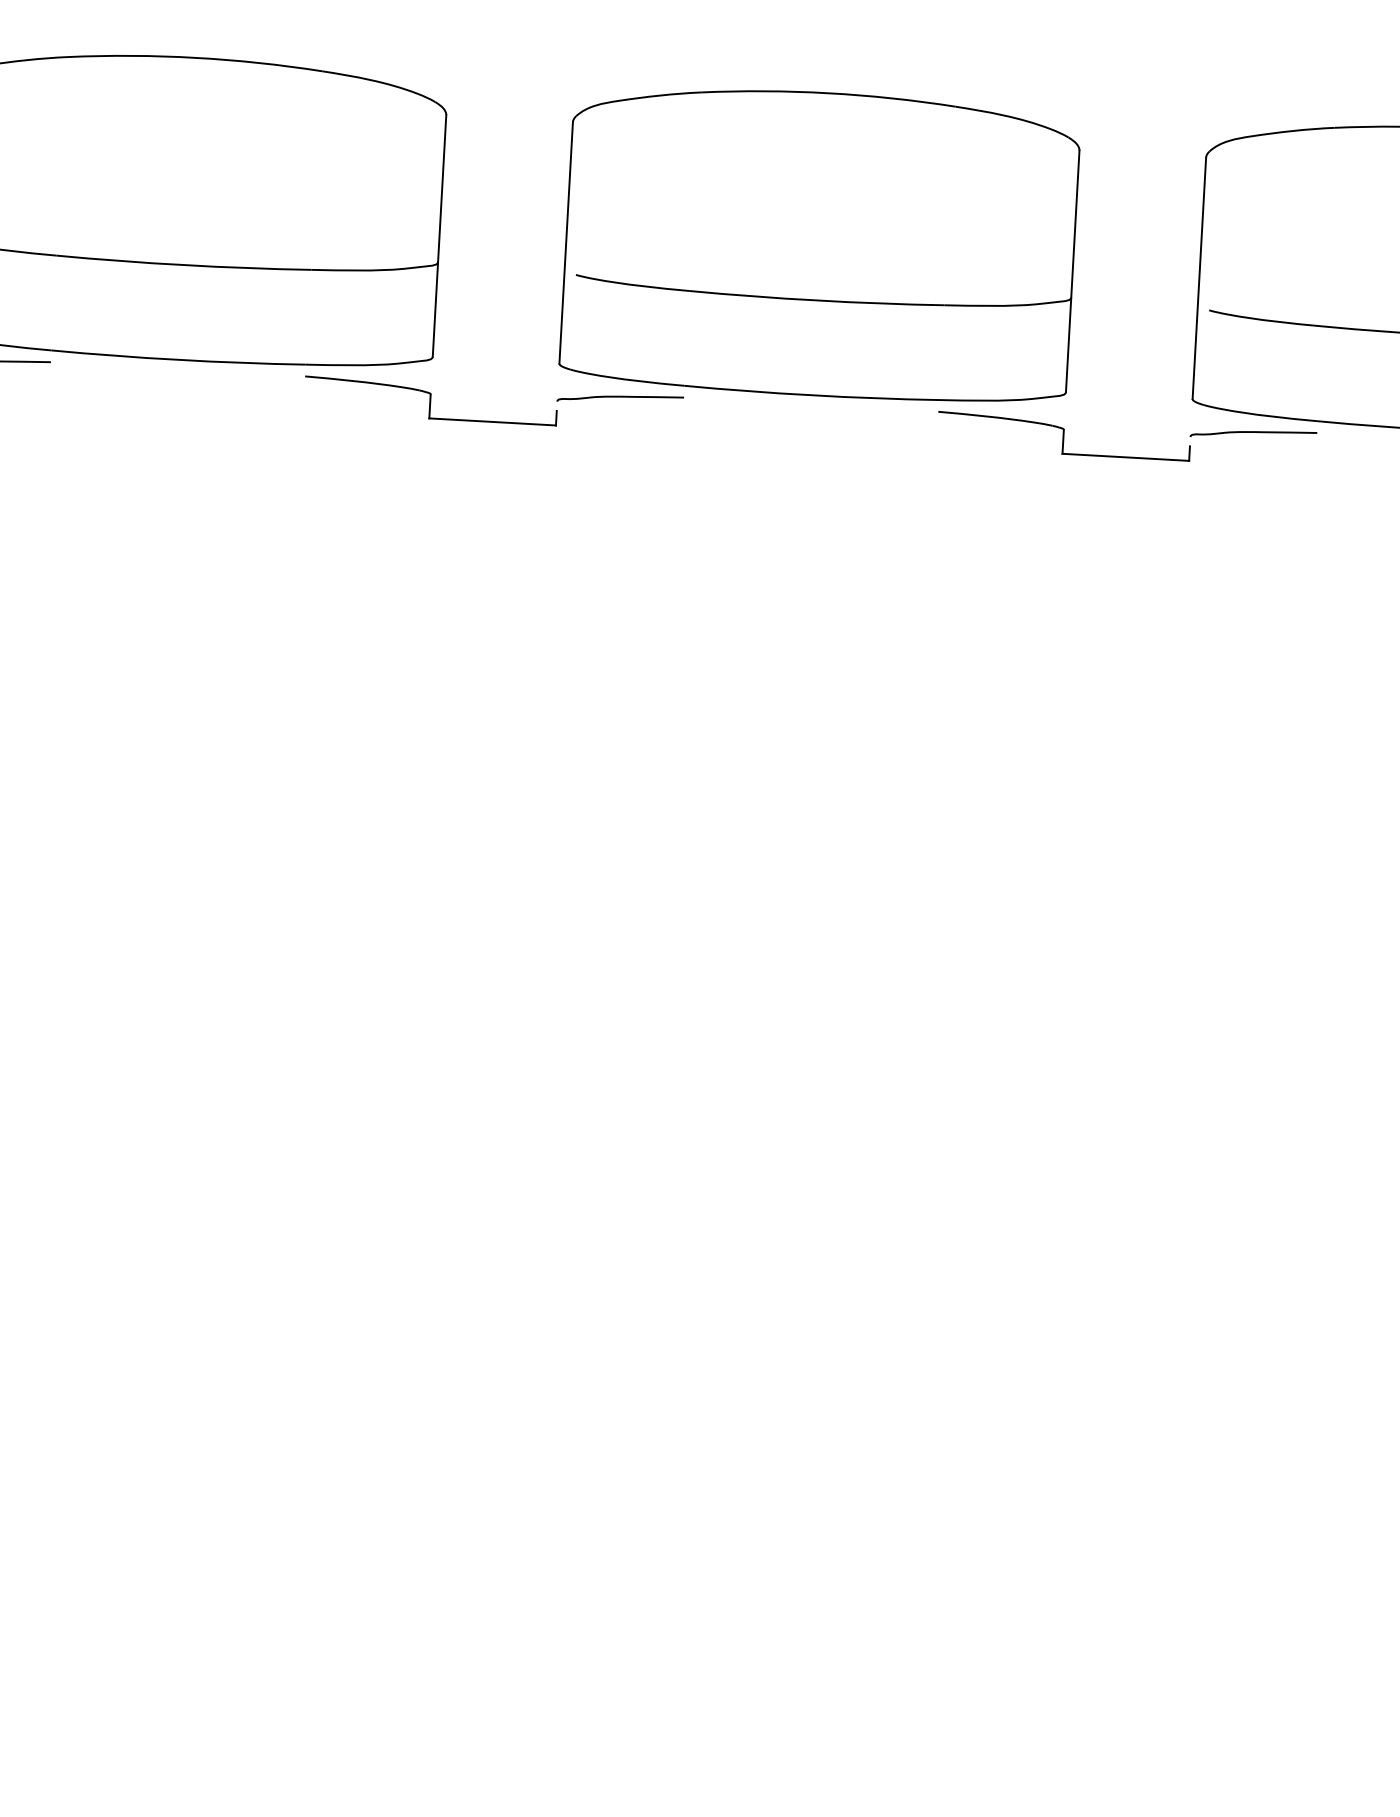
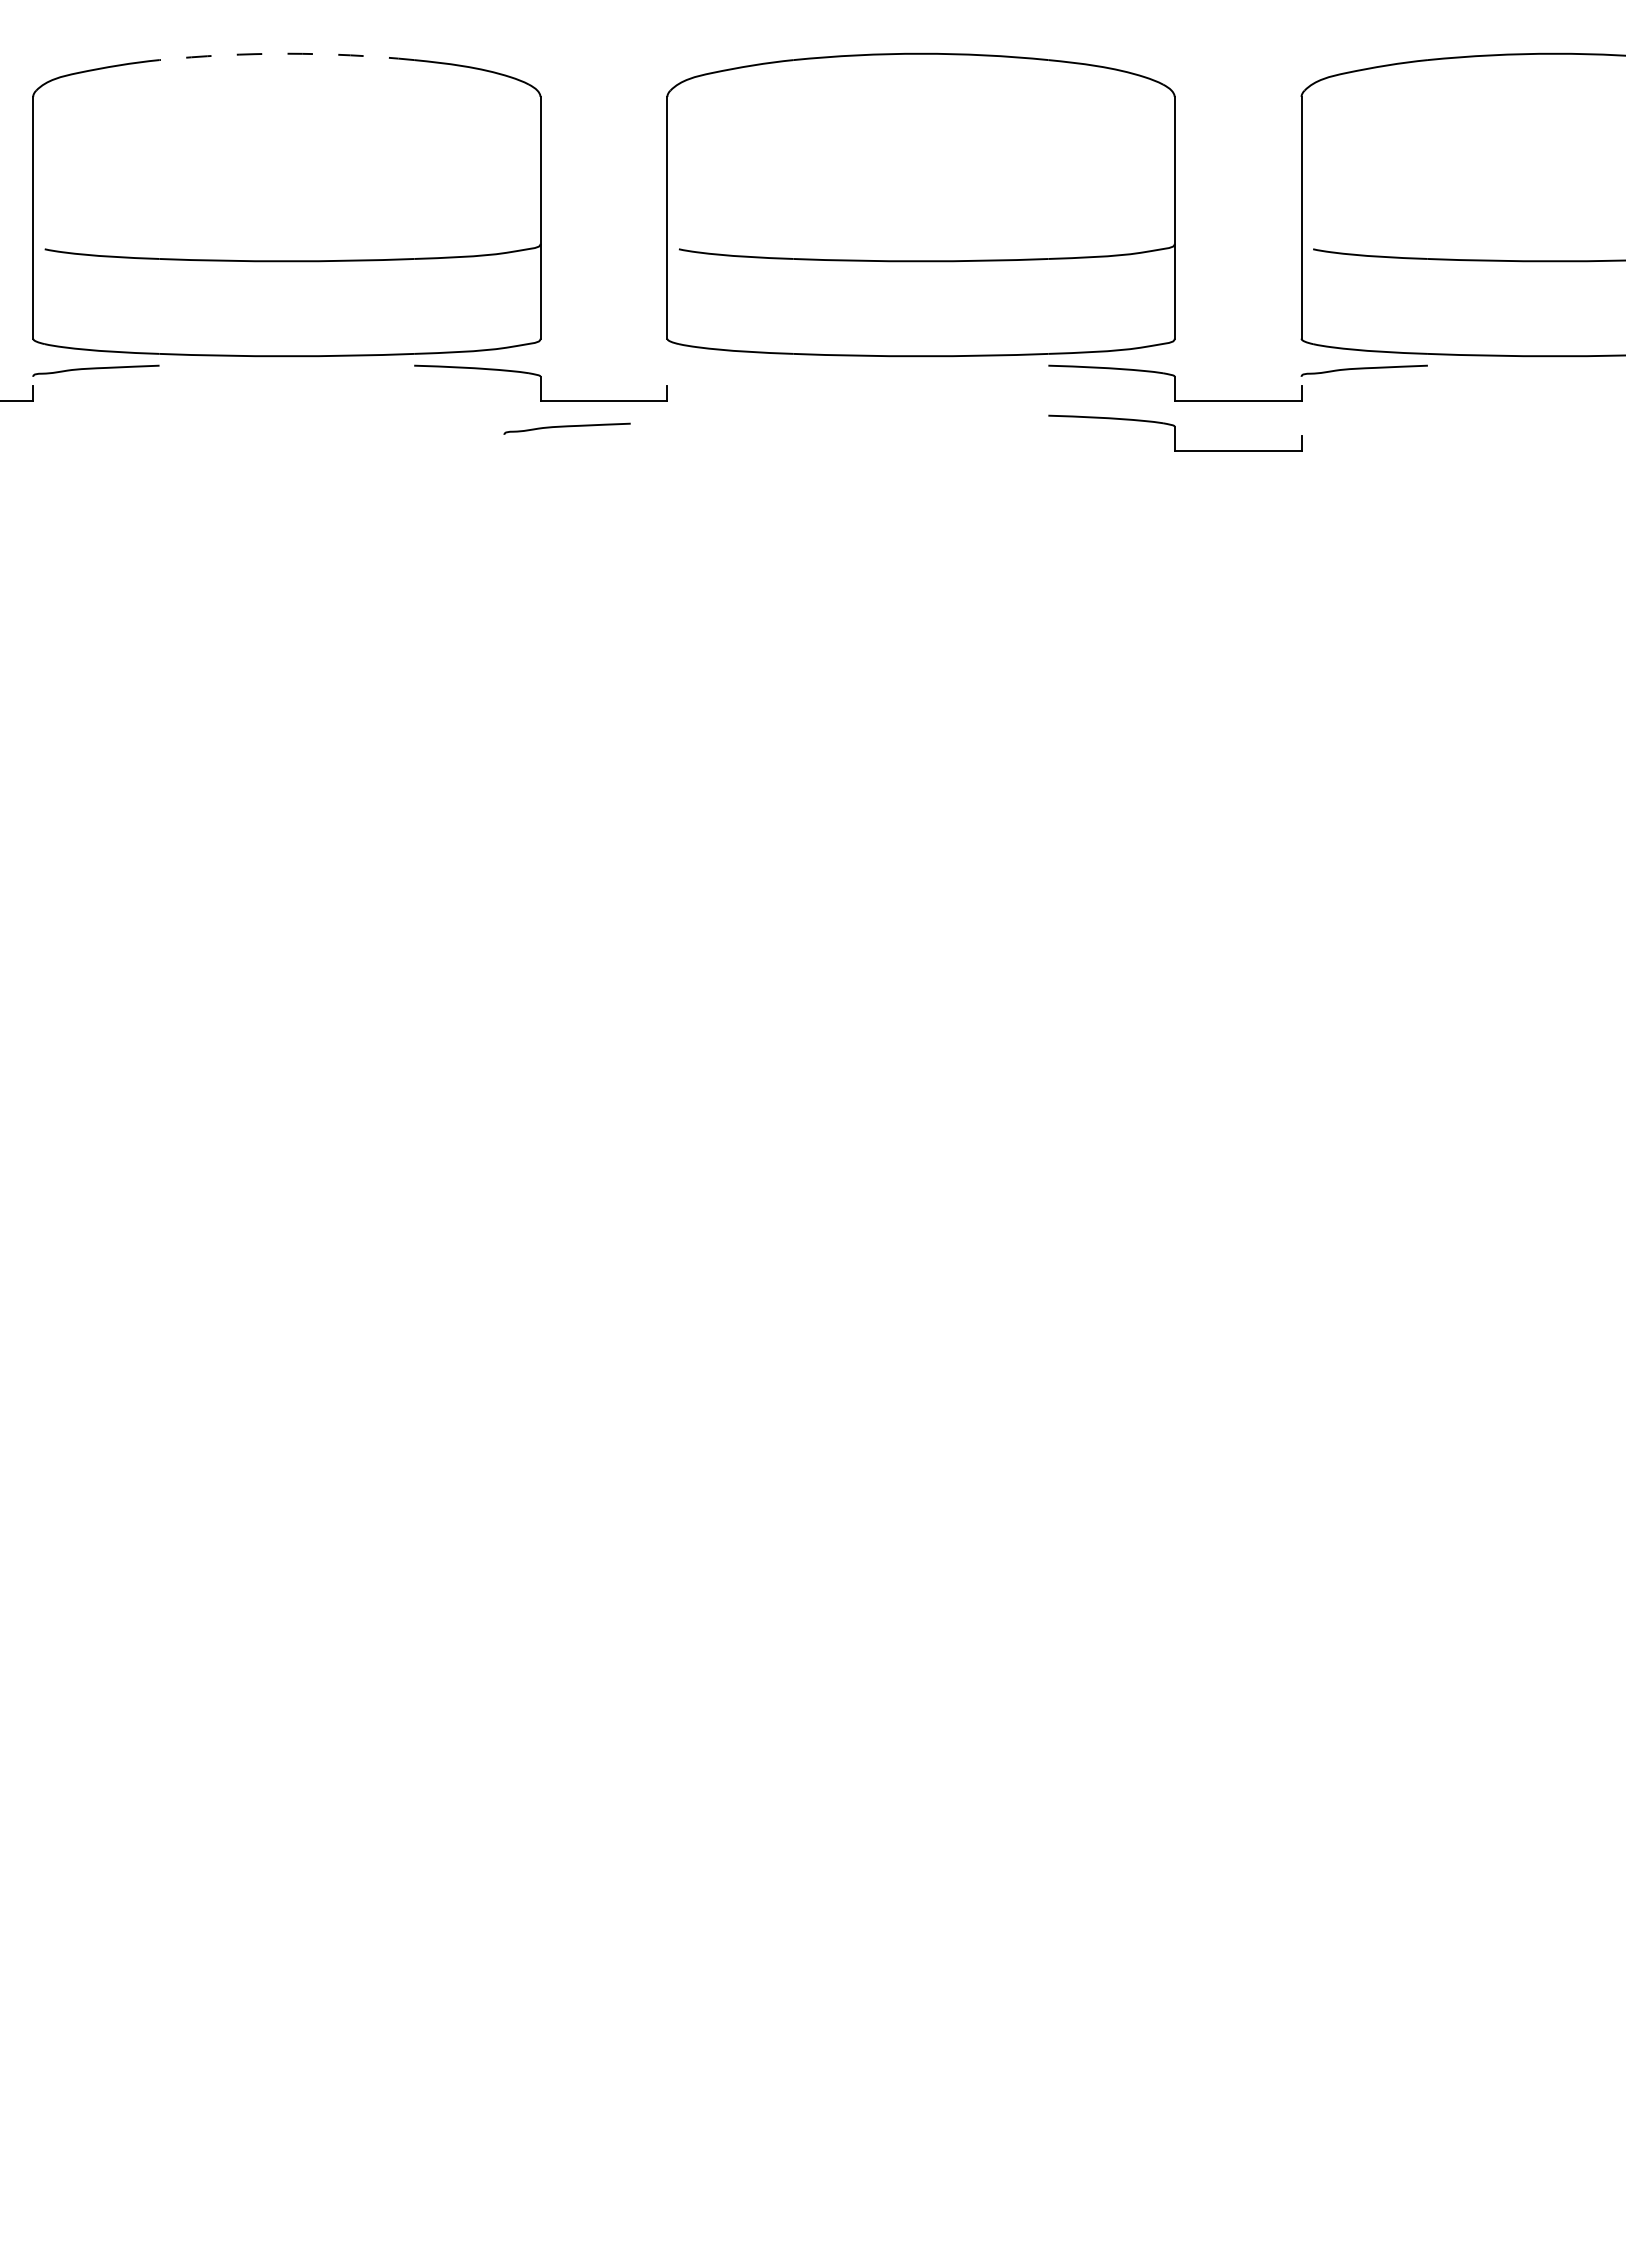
arc: (195, 57) -> (286, 53), solid -> dashed
curve: (619, 397) -> (566, 427), moved
part: (1061, 485) -> (1175, 432), added

